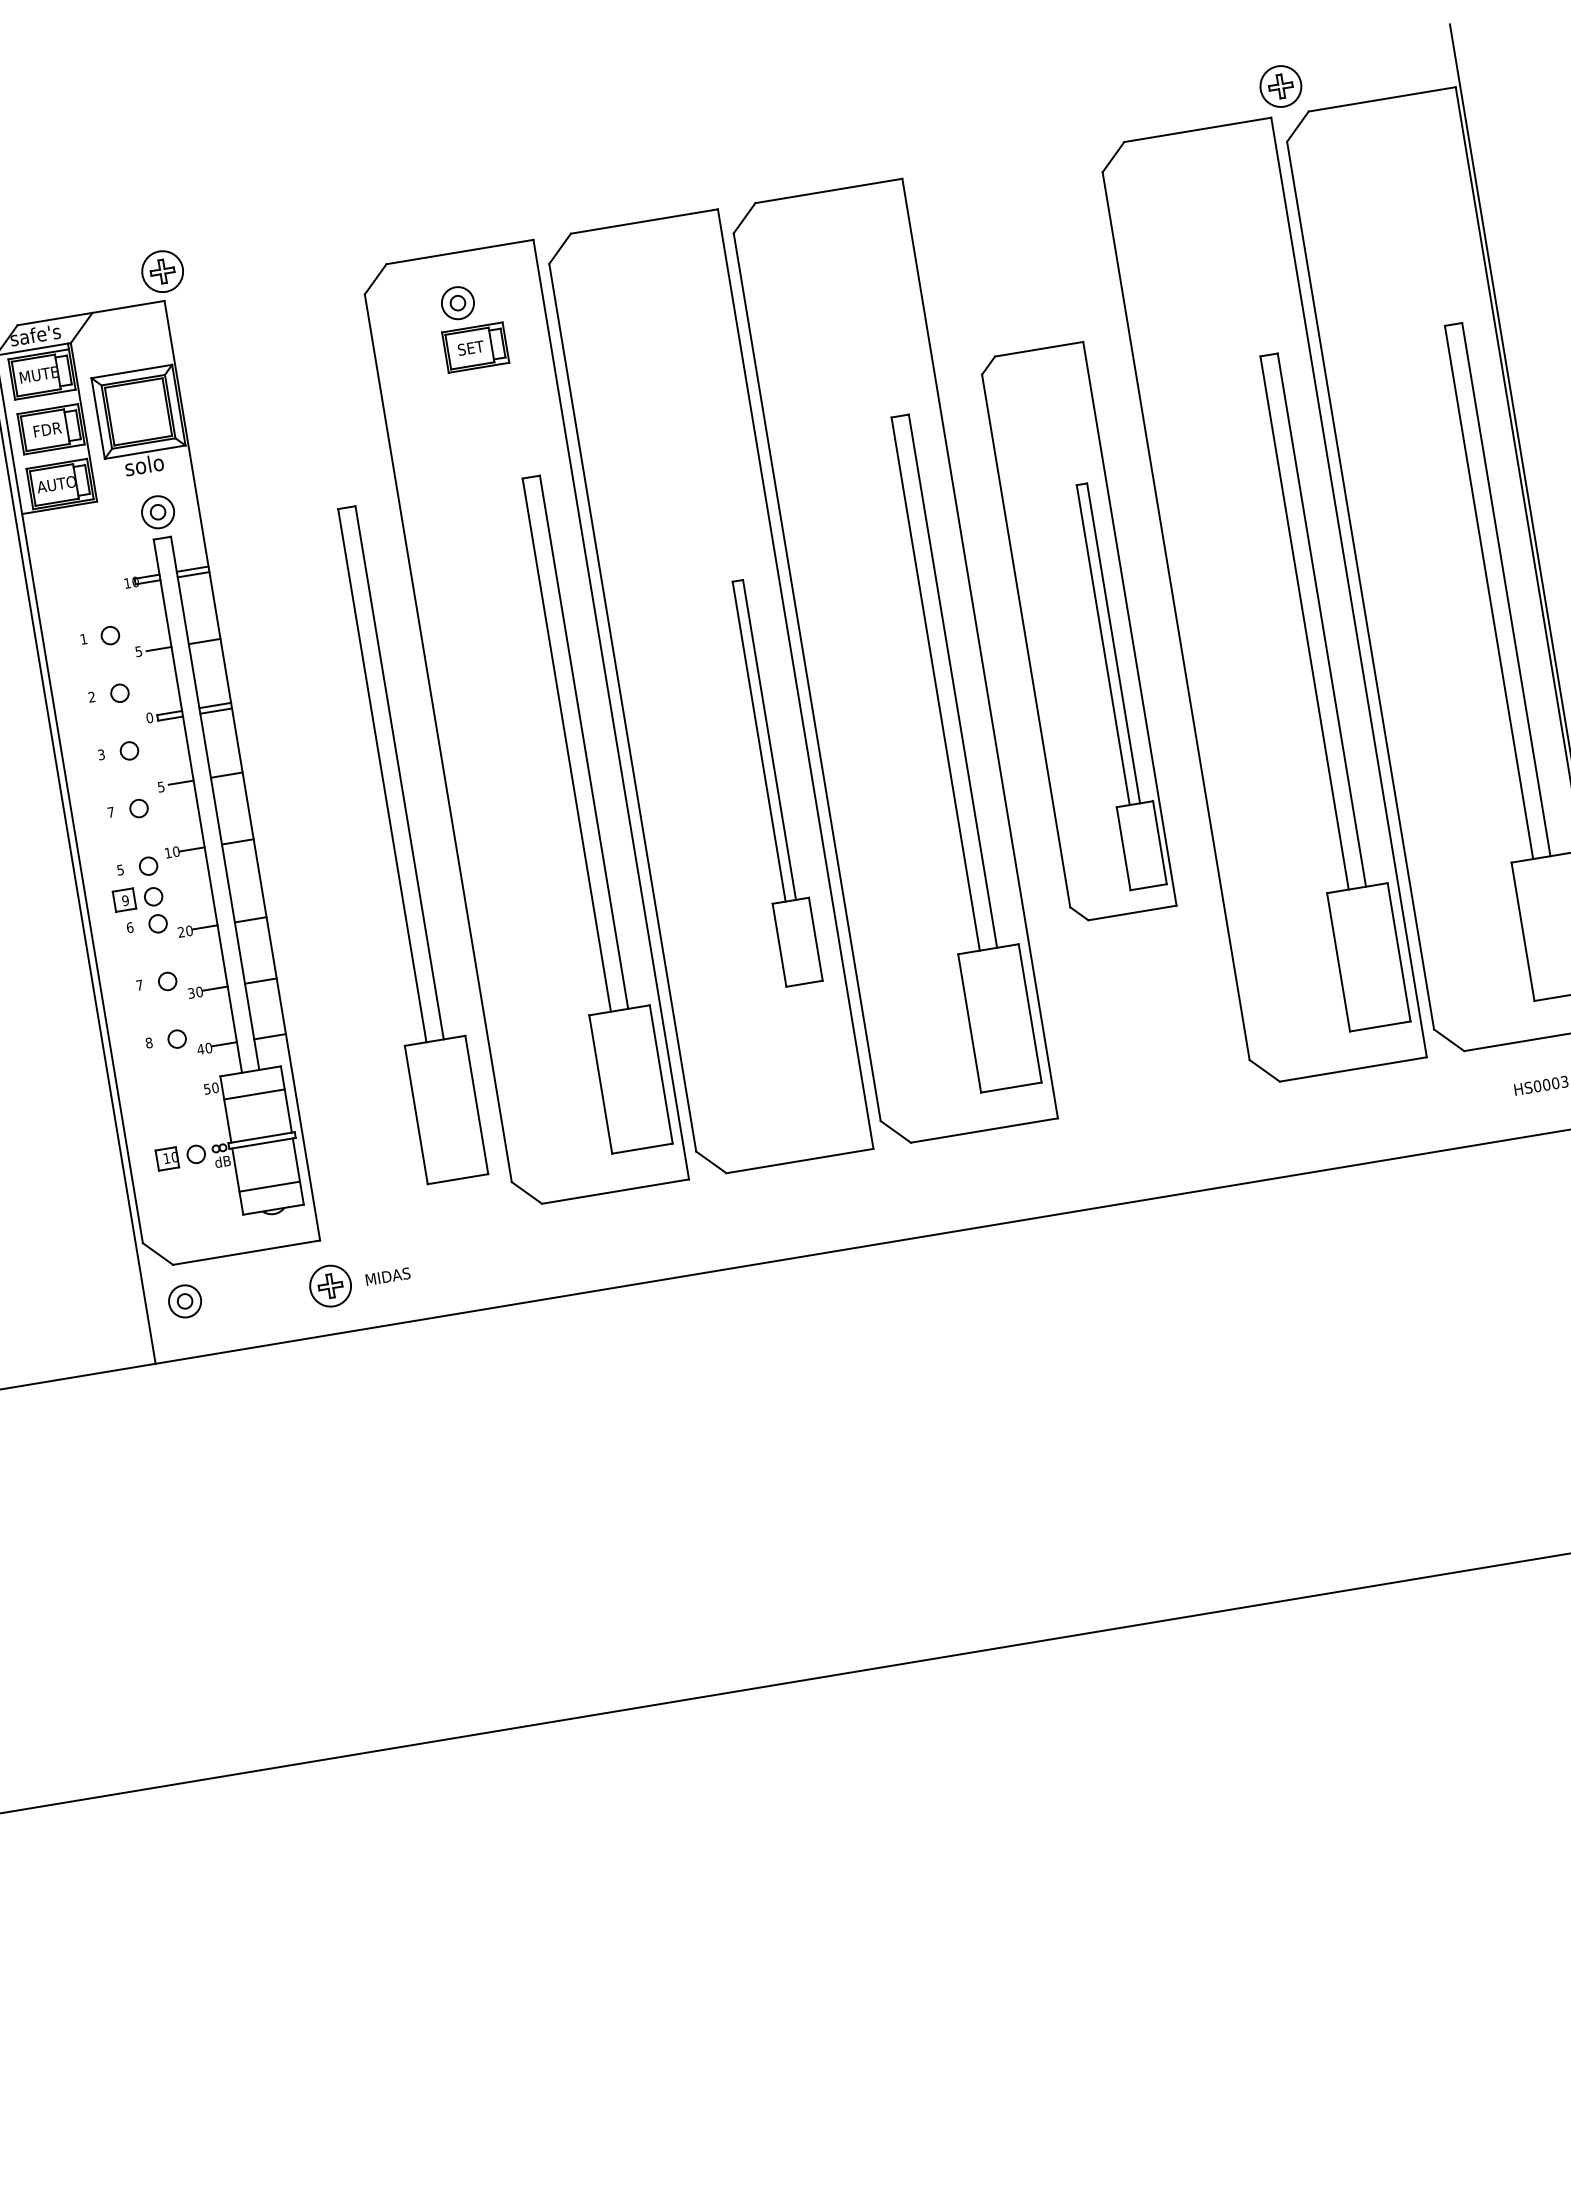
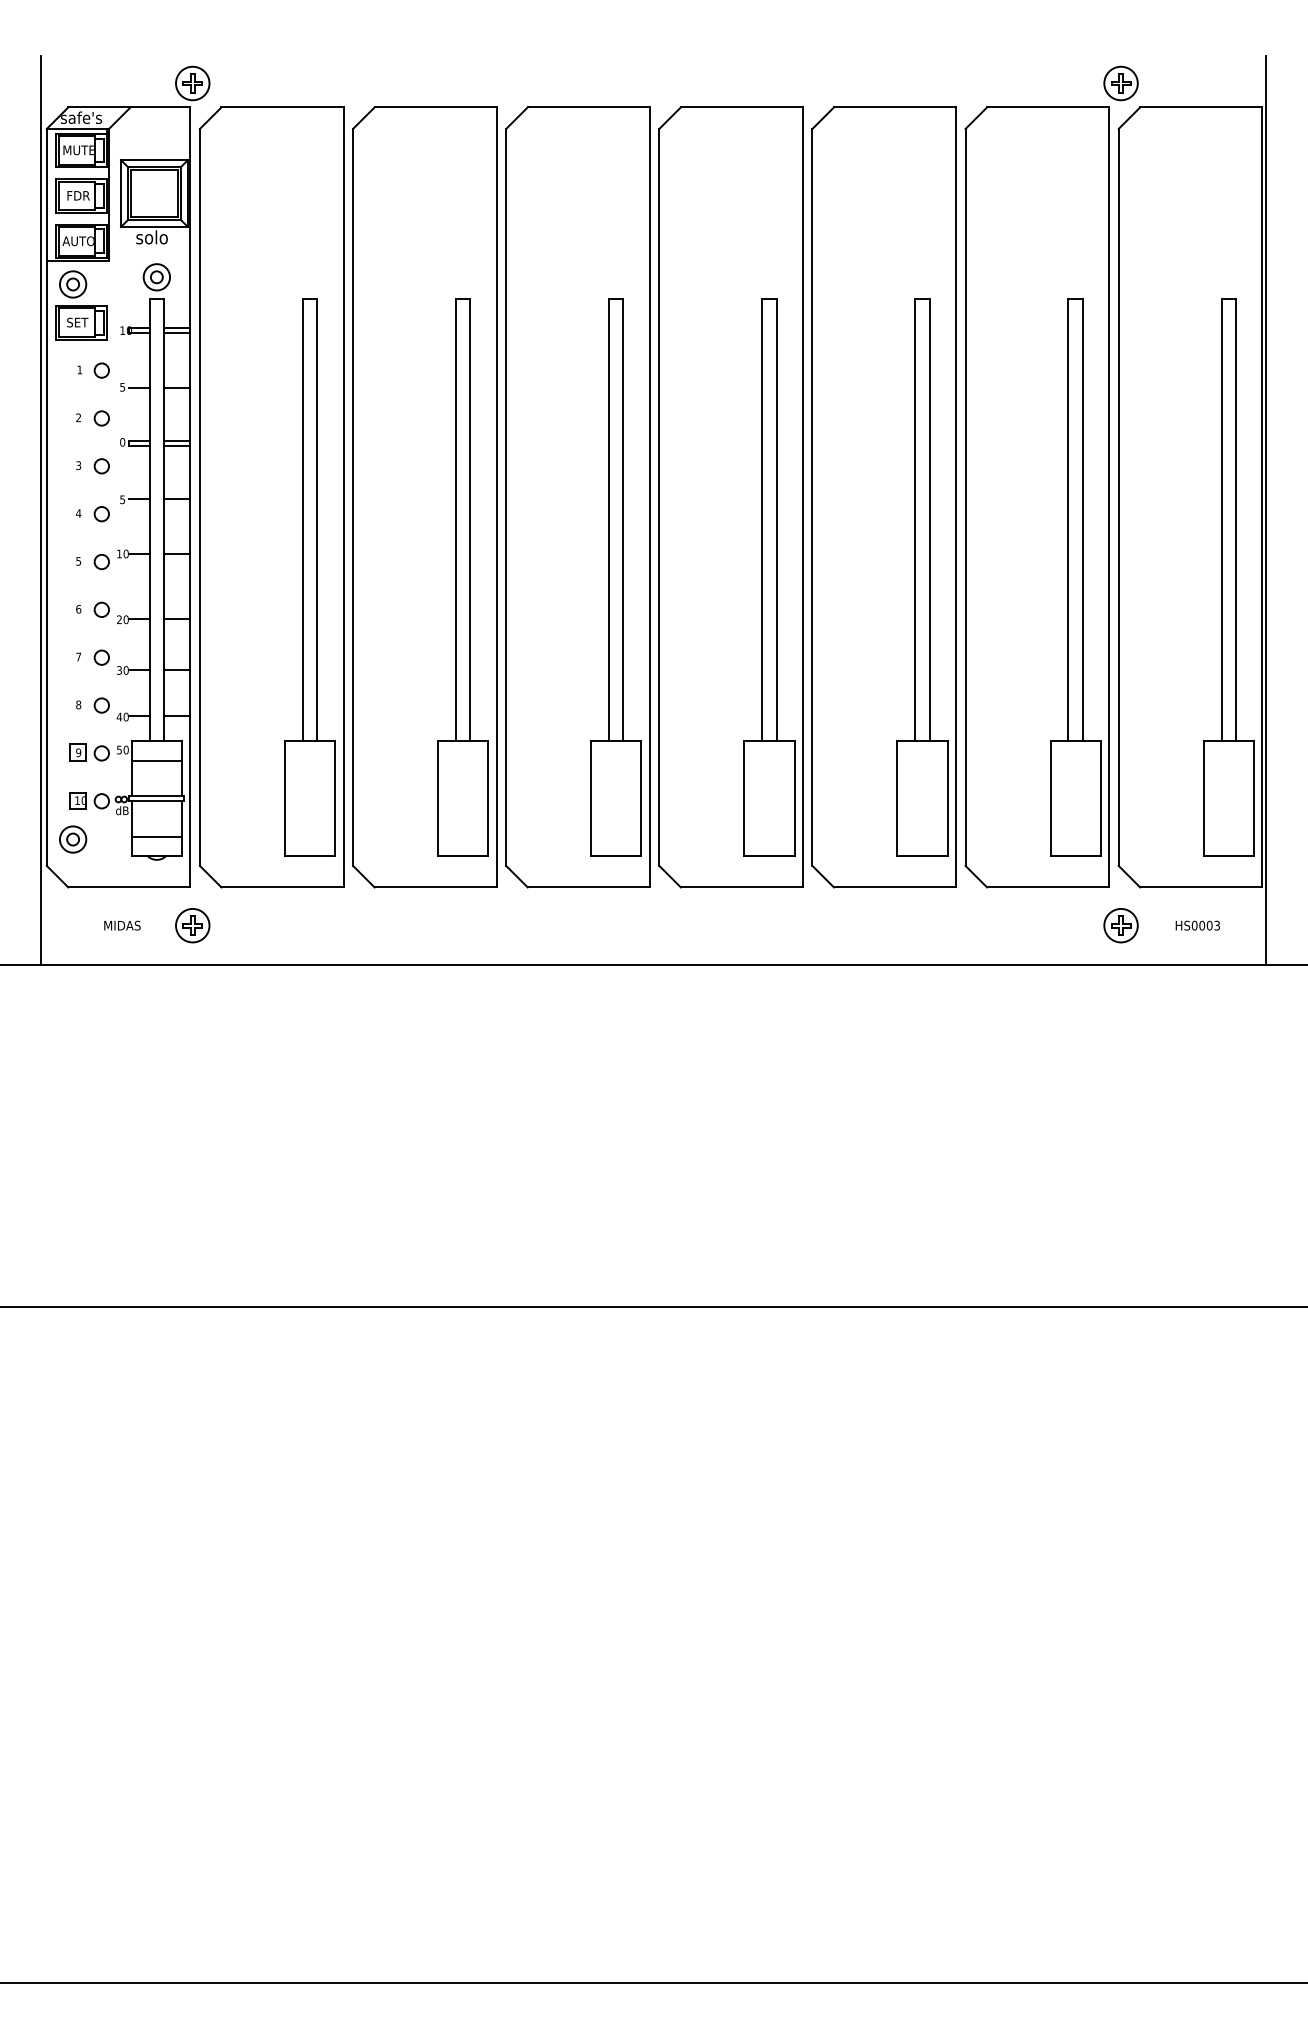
part: (472, 326) -> (81, 305), moved
part: (1077, 632) -> (883, 497), size x1.67
part: (340, 754) -> (271, 497), added
part: (770, 782) -> (615, 577), size x1.67
text: (110, 812) -> (78, 513), 7 -> 4
part: (138, 898) -> (89, 752), moved
part: (1448, 1100) -> (1120, 925), added
text: (388, 1276) -> (122, 925), moved
part: (185, 1301) -> (73, 839), moved

